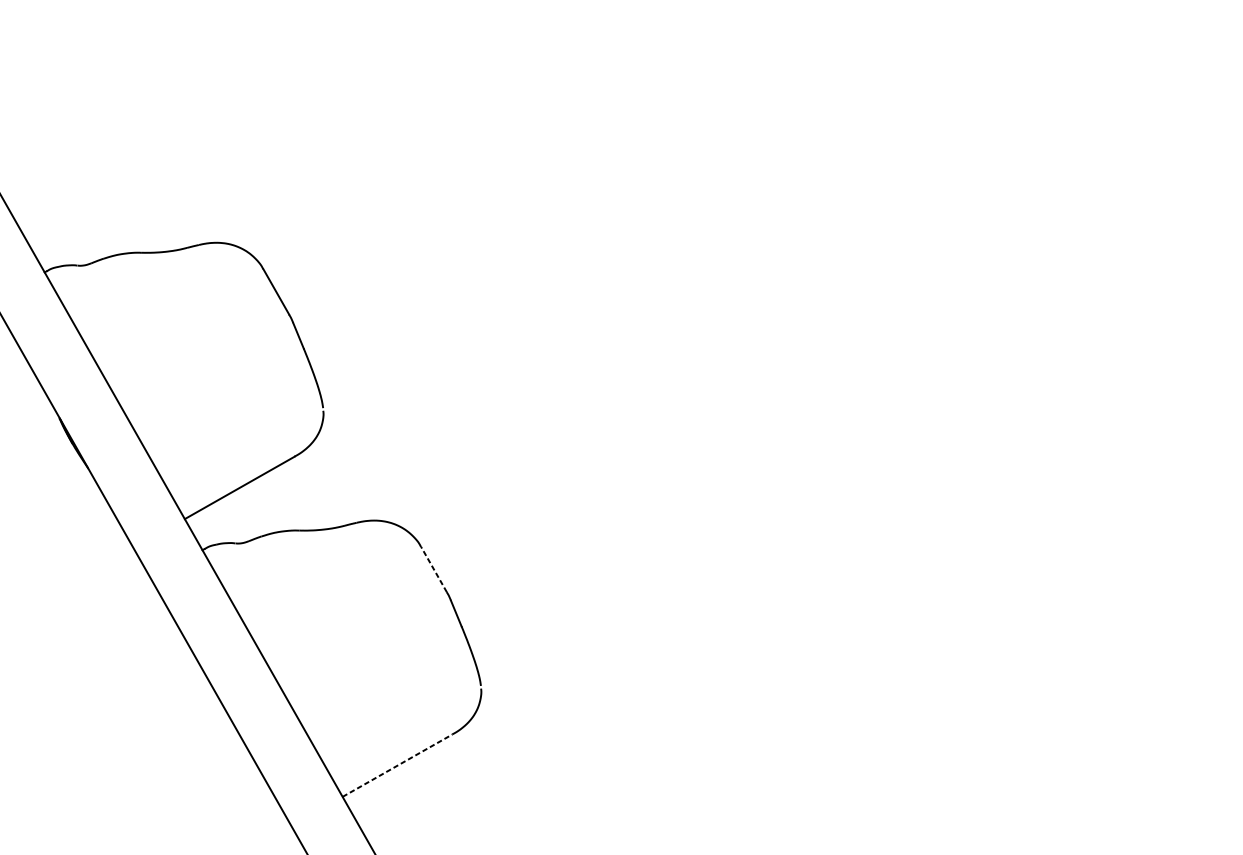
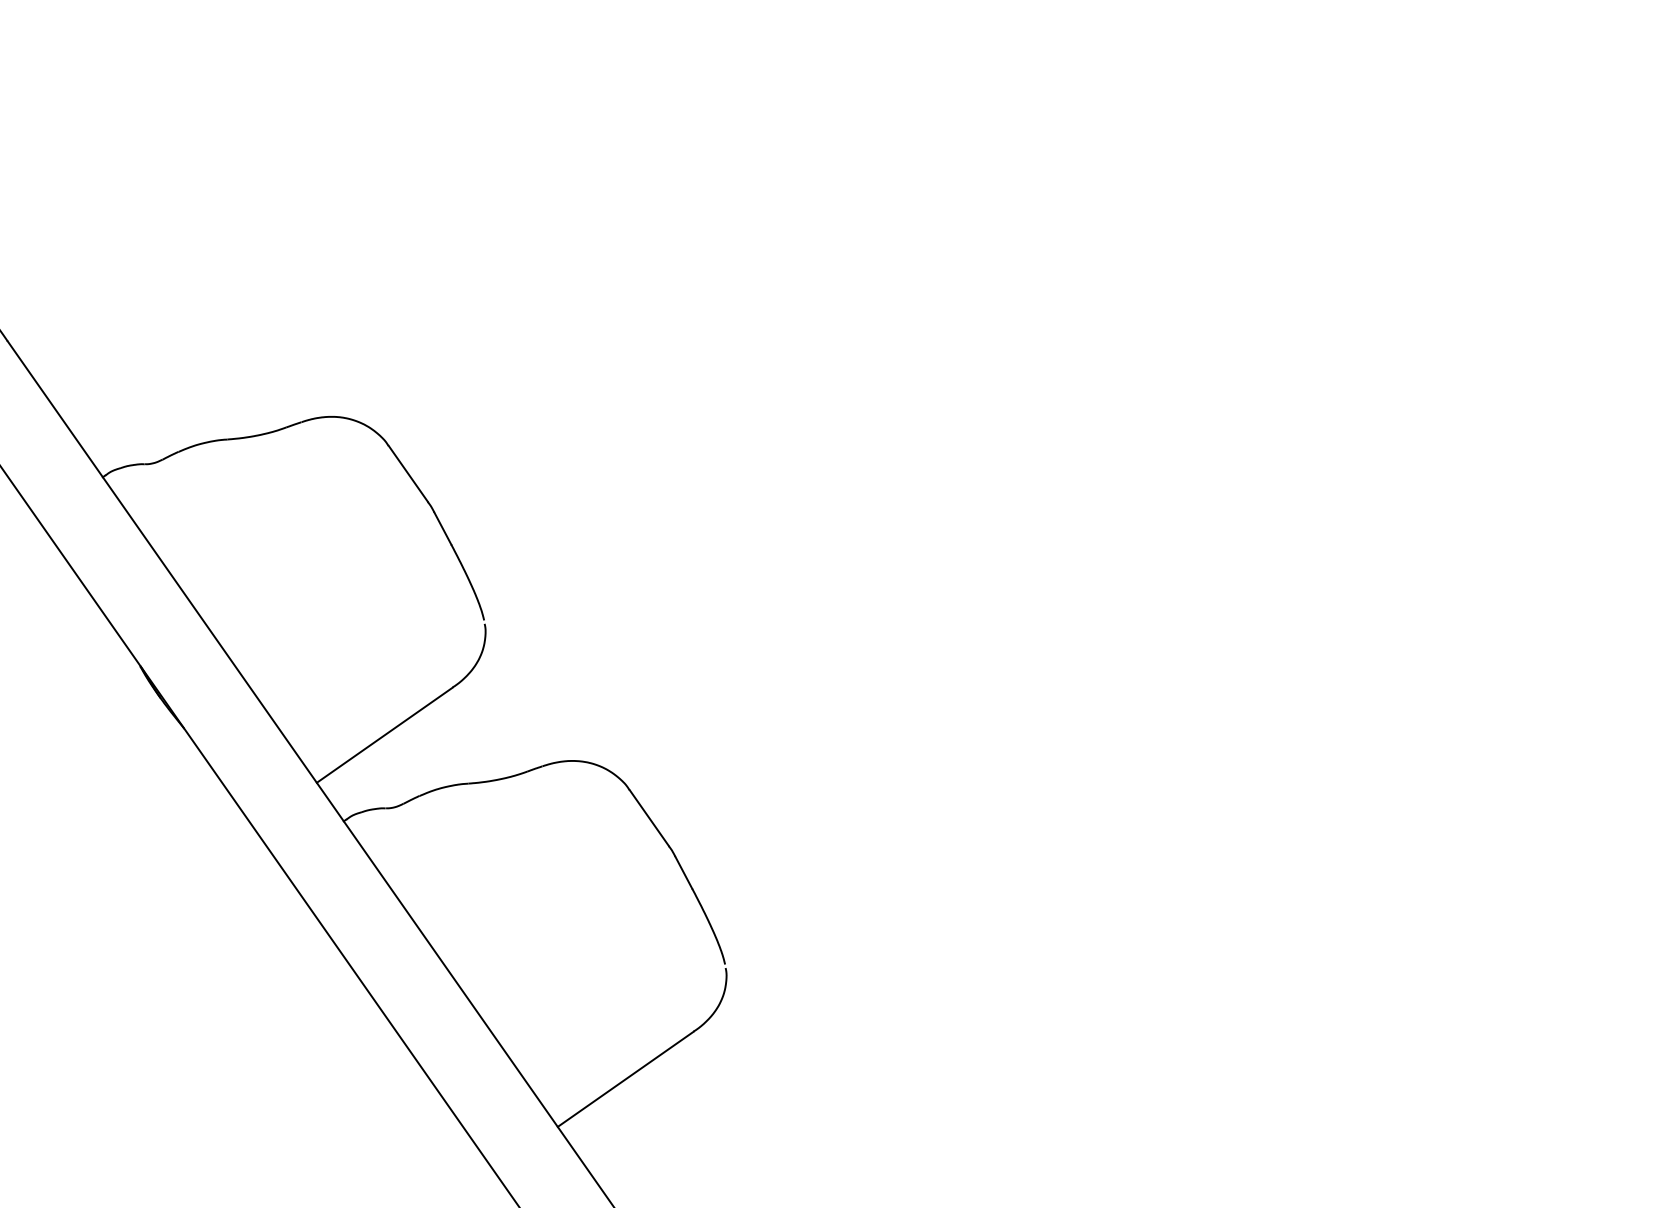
line: (434, 569) -> (649, 817), dashed -> solid
line: (397, 765) -> (625, 1079), dashed -> solid

